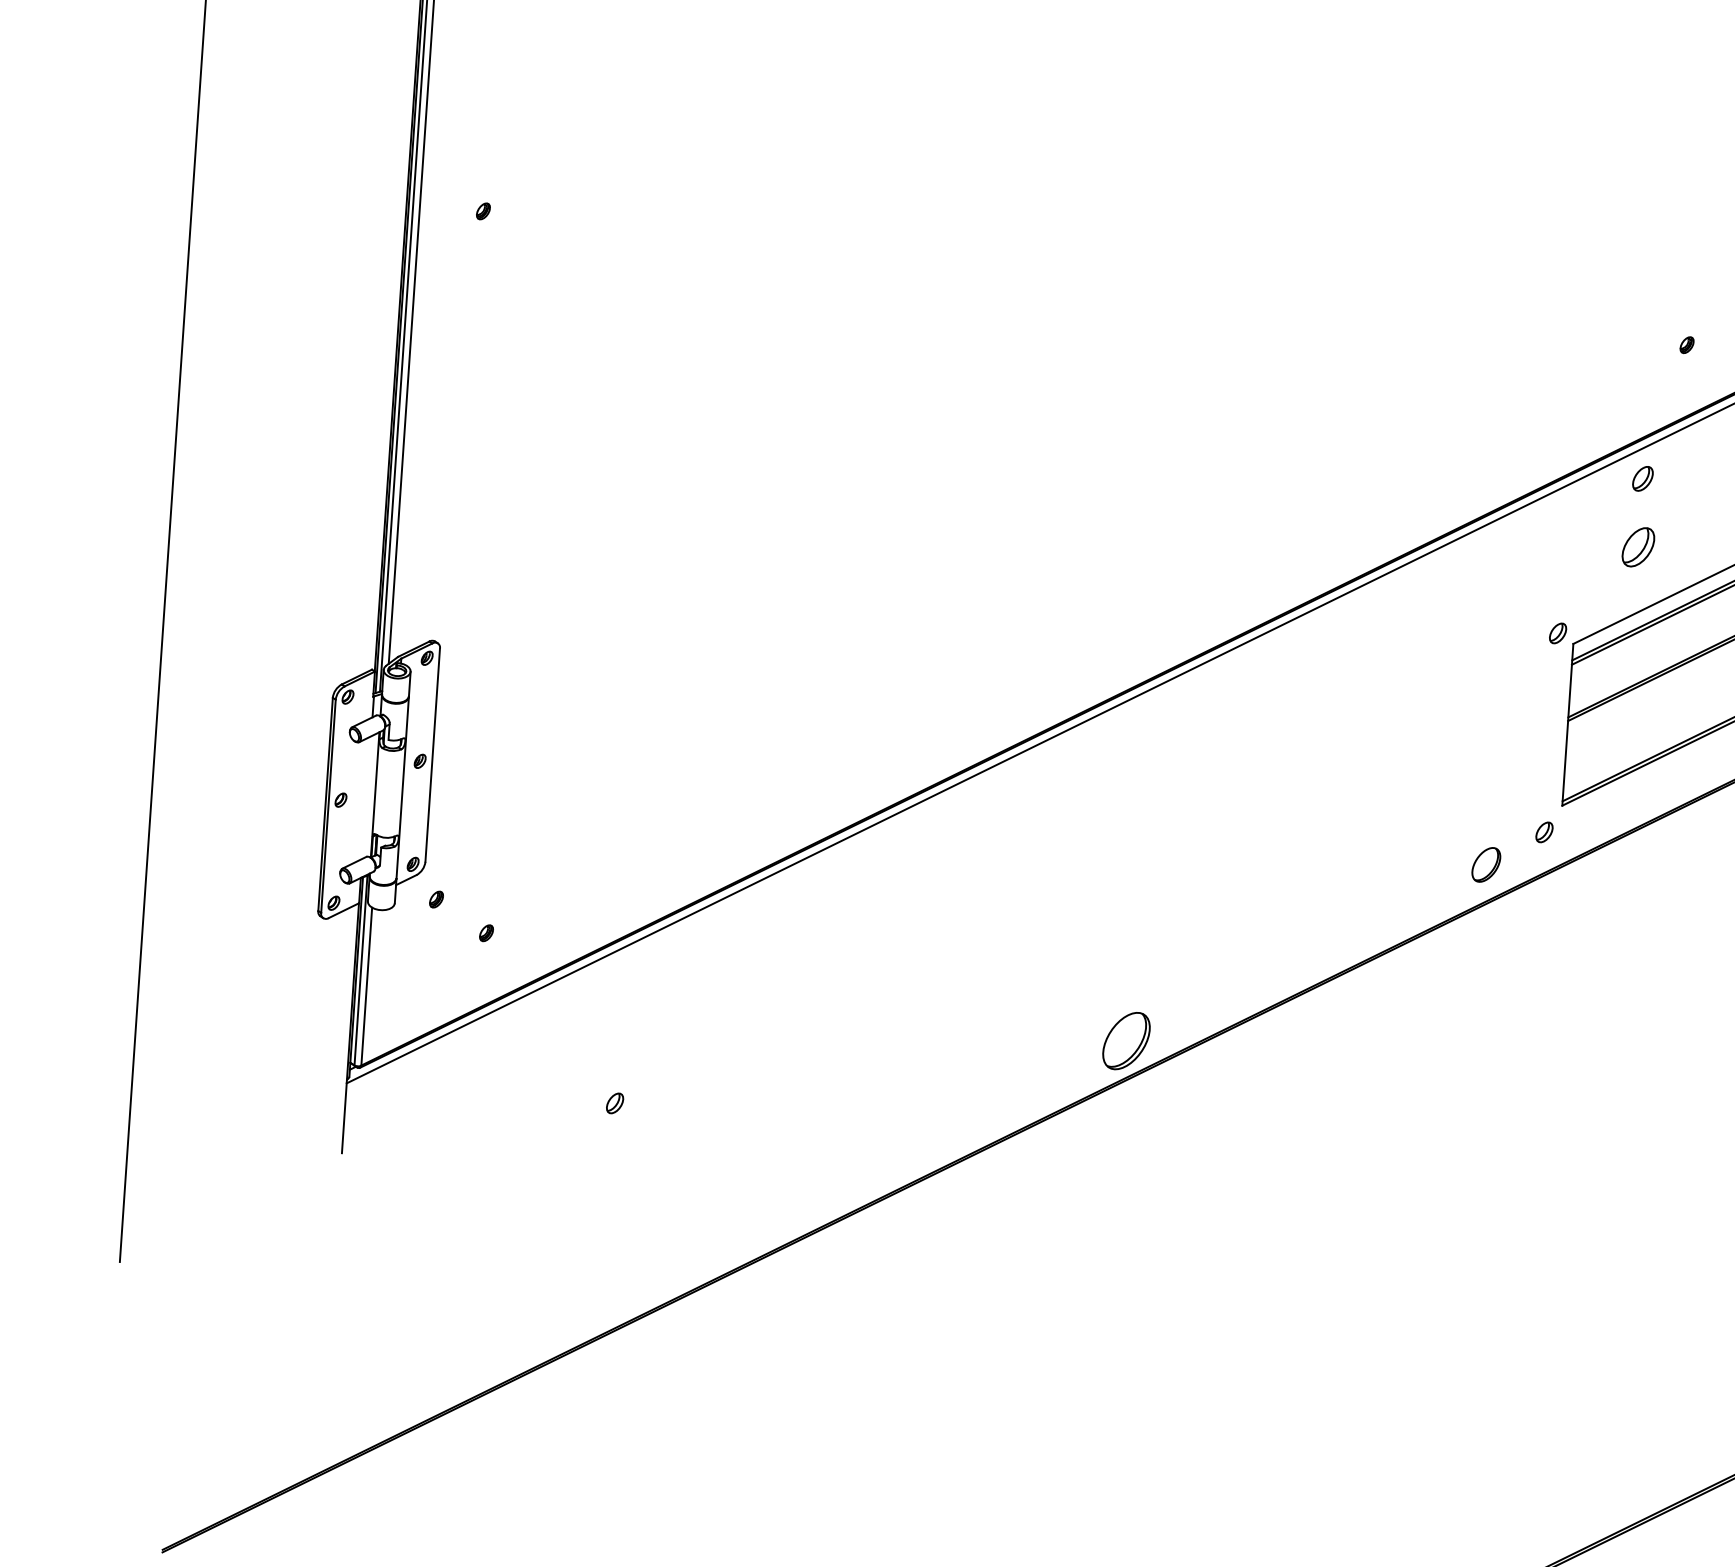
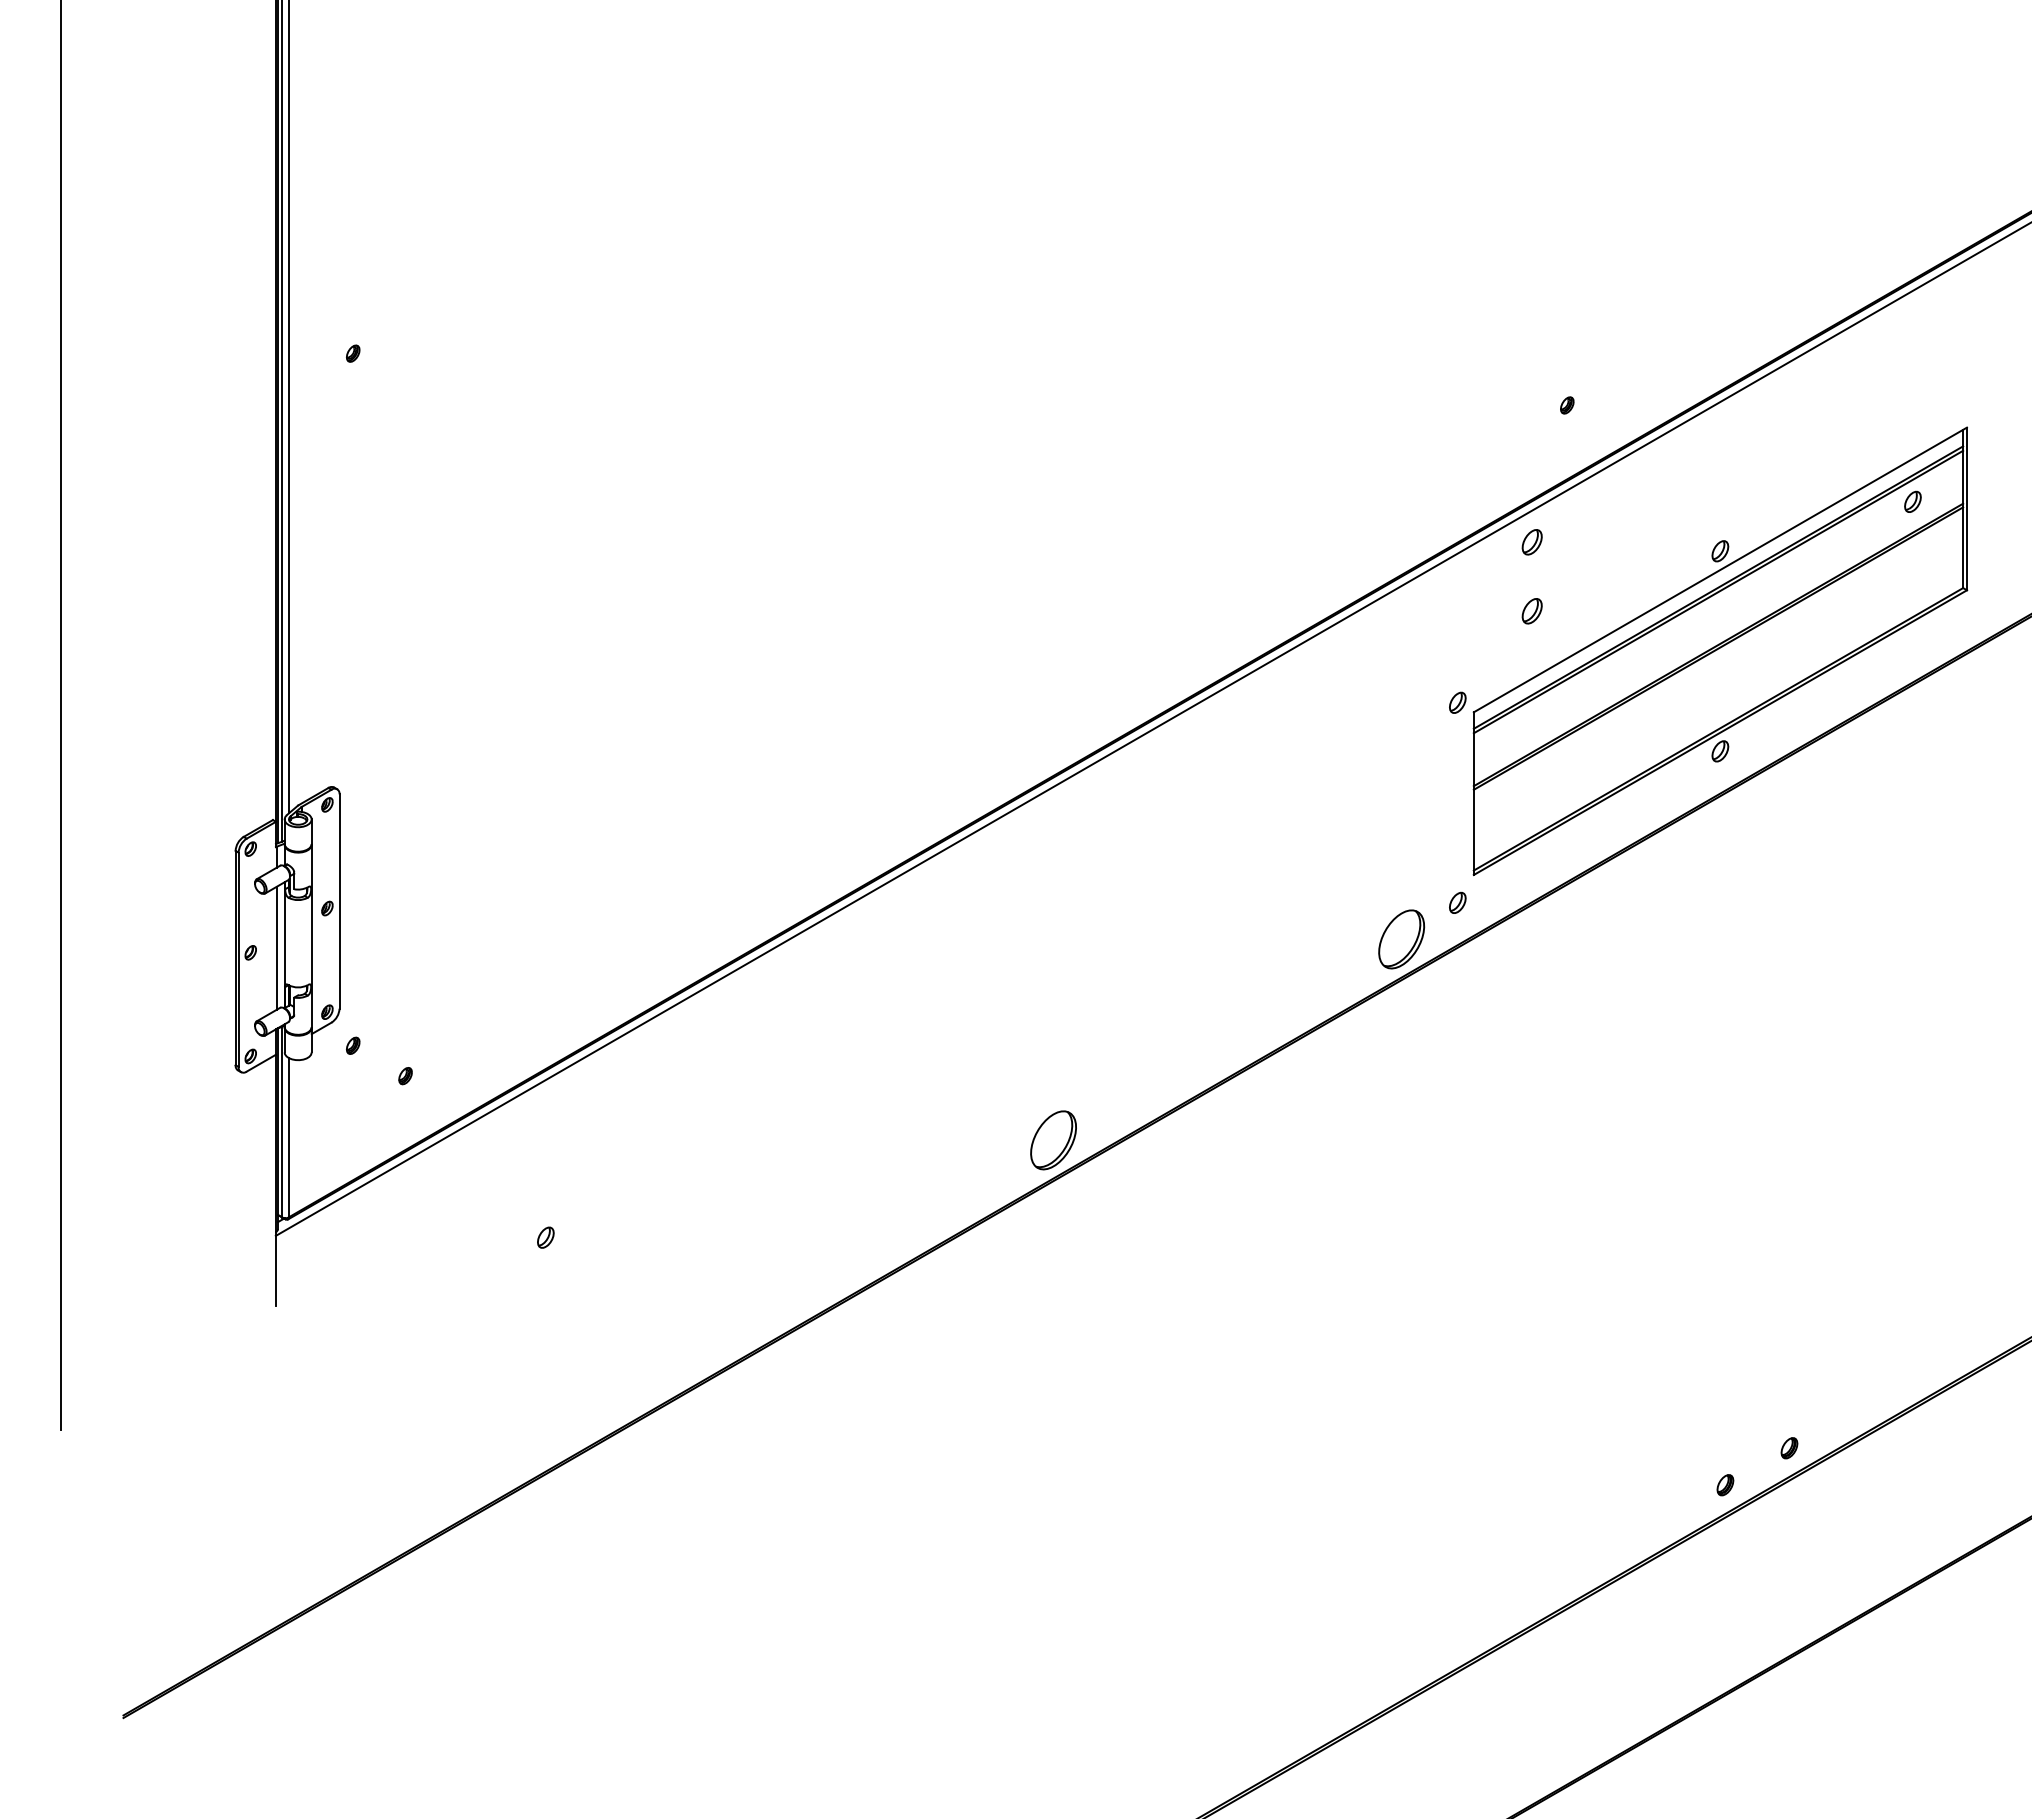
part: (1637, 547) -> (1531, 611), size x0.62
line: (366, 796) -> (276, 947), added
part: (1486, 864) -> (1401, 939), size x1.67

